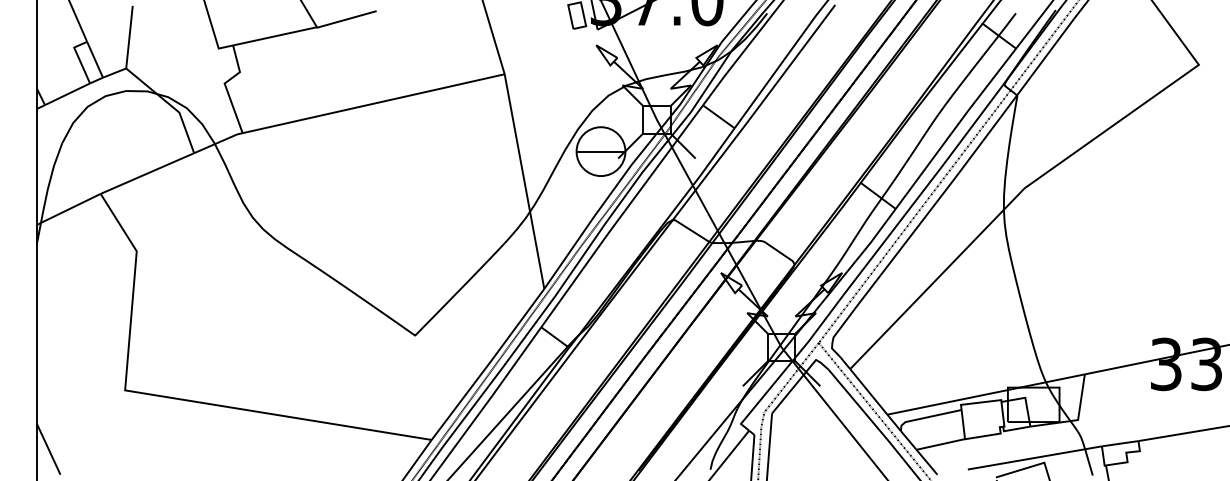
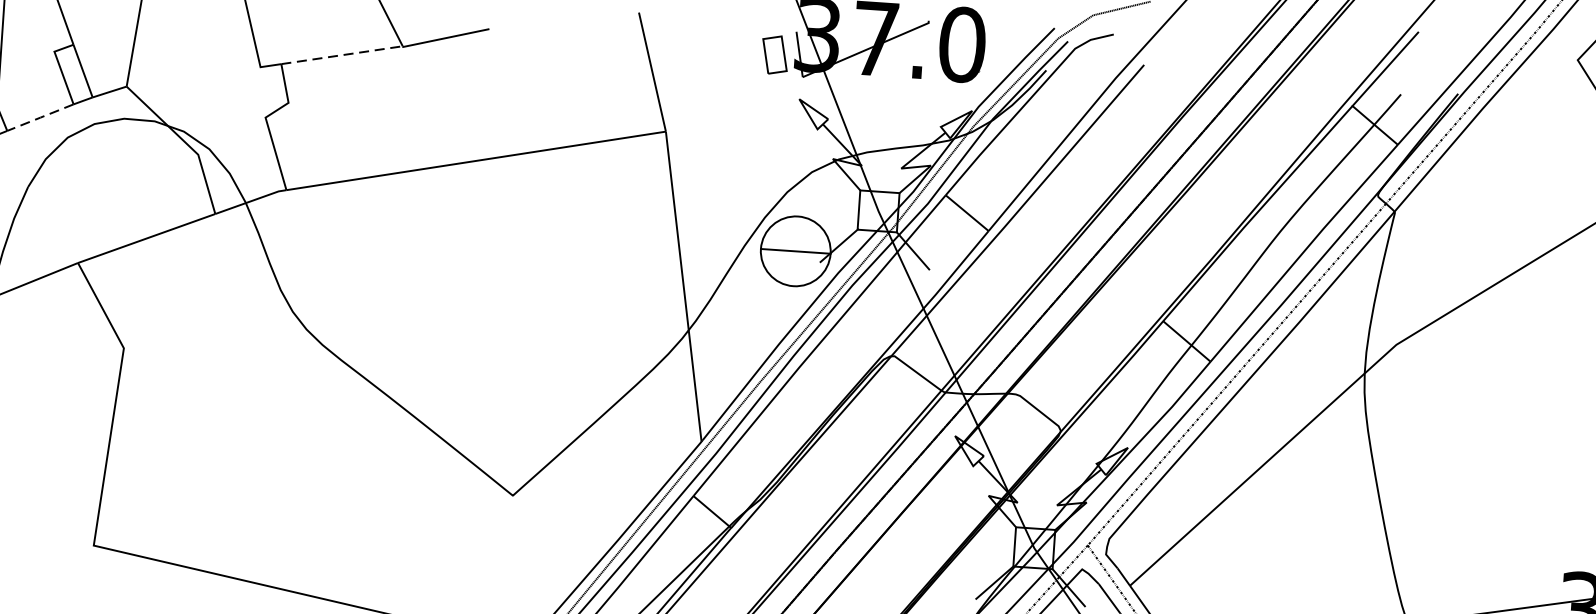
line: (275, 36) -> (342, 55), solid -> dashed
line: (67, 94) -> (40, 117), solid -> dashed

